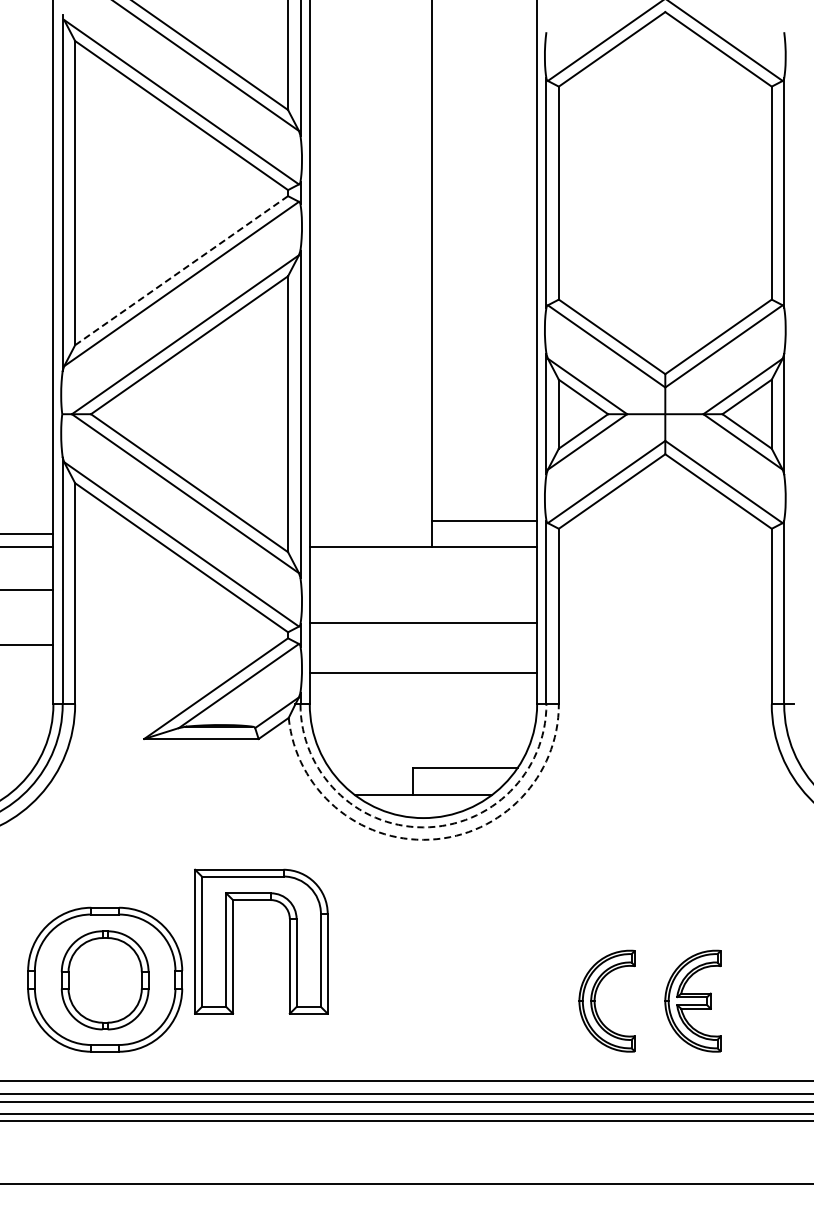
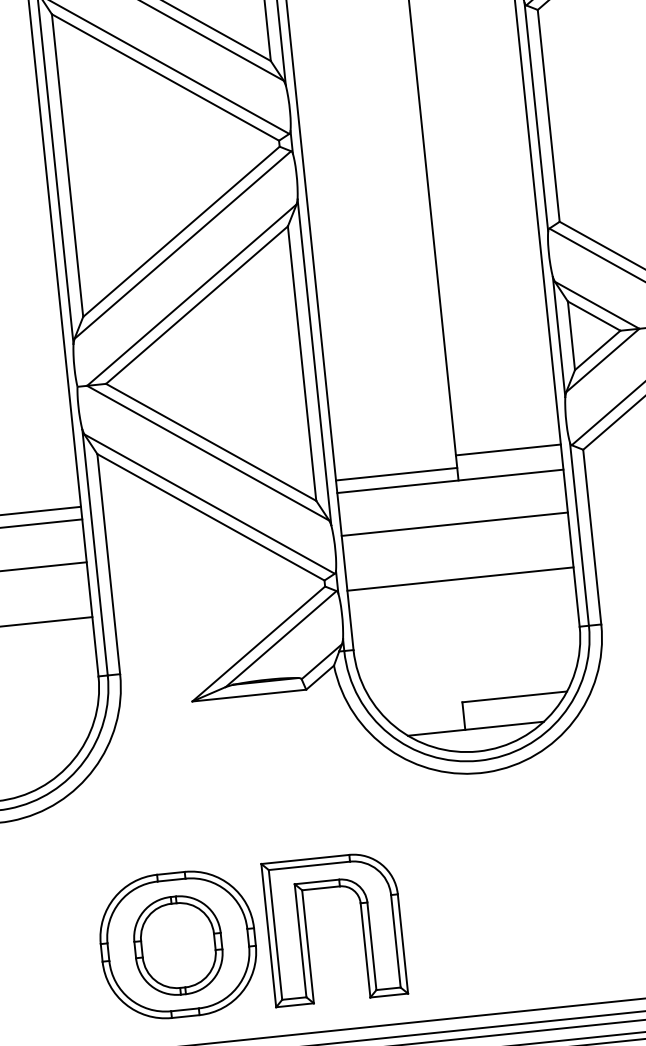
line: (181, 270) -> (181, 231), dashed -> solid
line: (370, 533) -> (396, 473), added
line: (423, 622) -> (454, 524), moved
line: (423, 672) -> (460, 578), moved
arc: (423, 827) -> (479, 760), dashed -> solid
arc: (430, 839) -> (487, 772), dashed -> solid
part: (233, 941) -> (306, 931), moved

